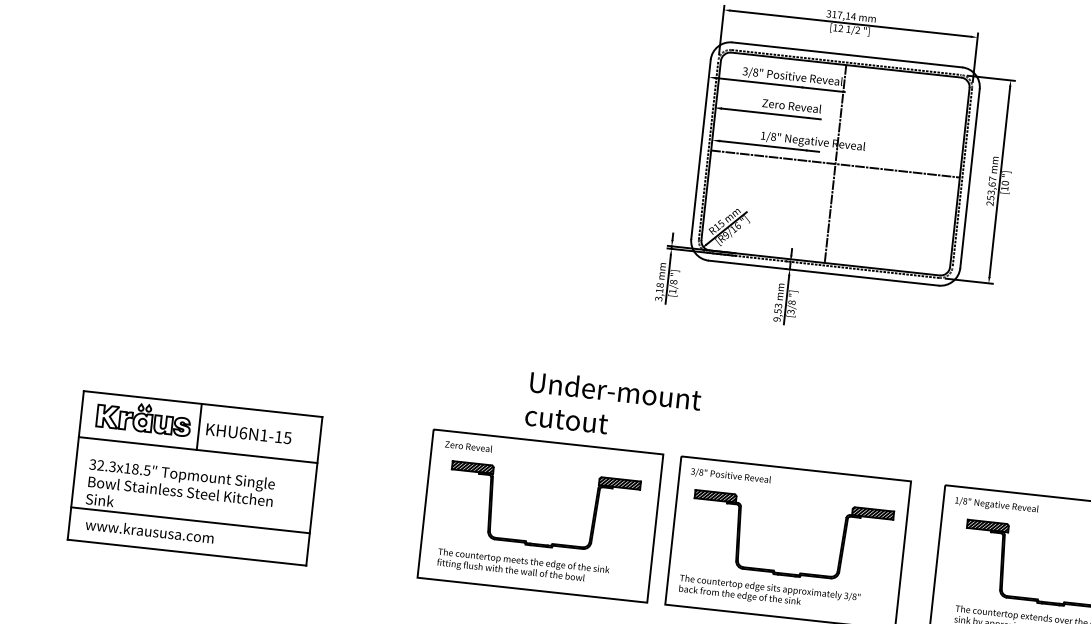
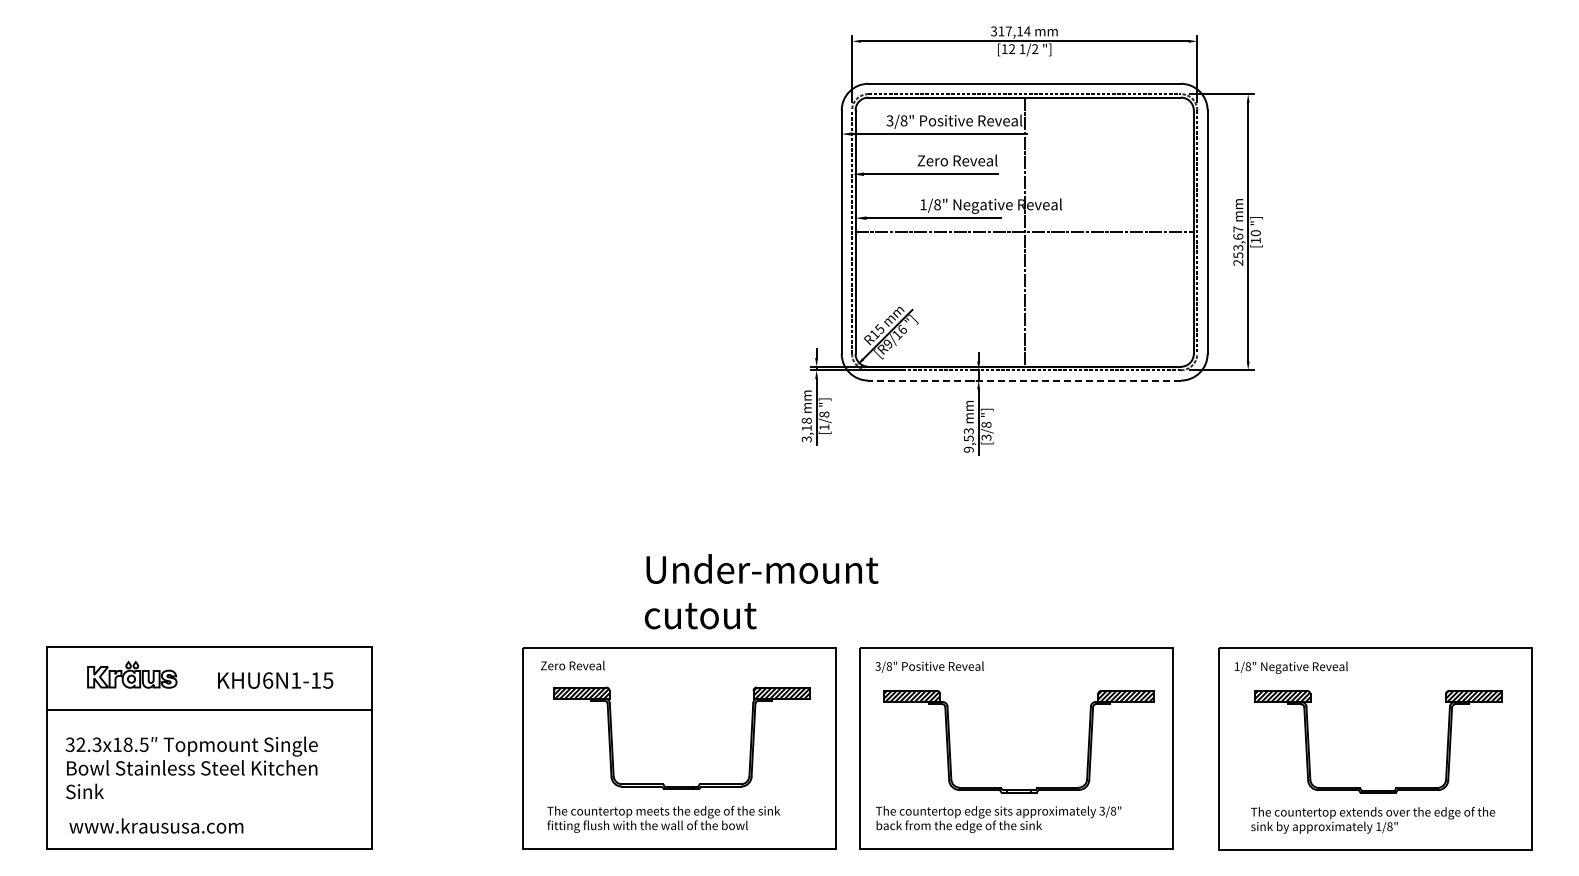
line: (823, 273) -> (1024, 380), solid -> dashed
part: (144, 417) -> (132, 674), size x0.7
line: (199, 426) -> (207, 678), removed
line: (190, 520) -> (209, 805), removed

